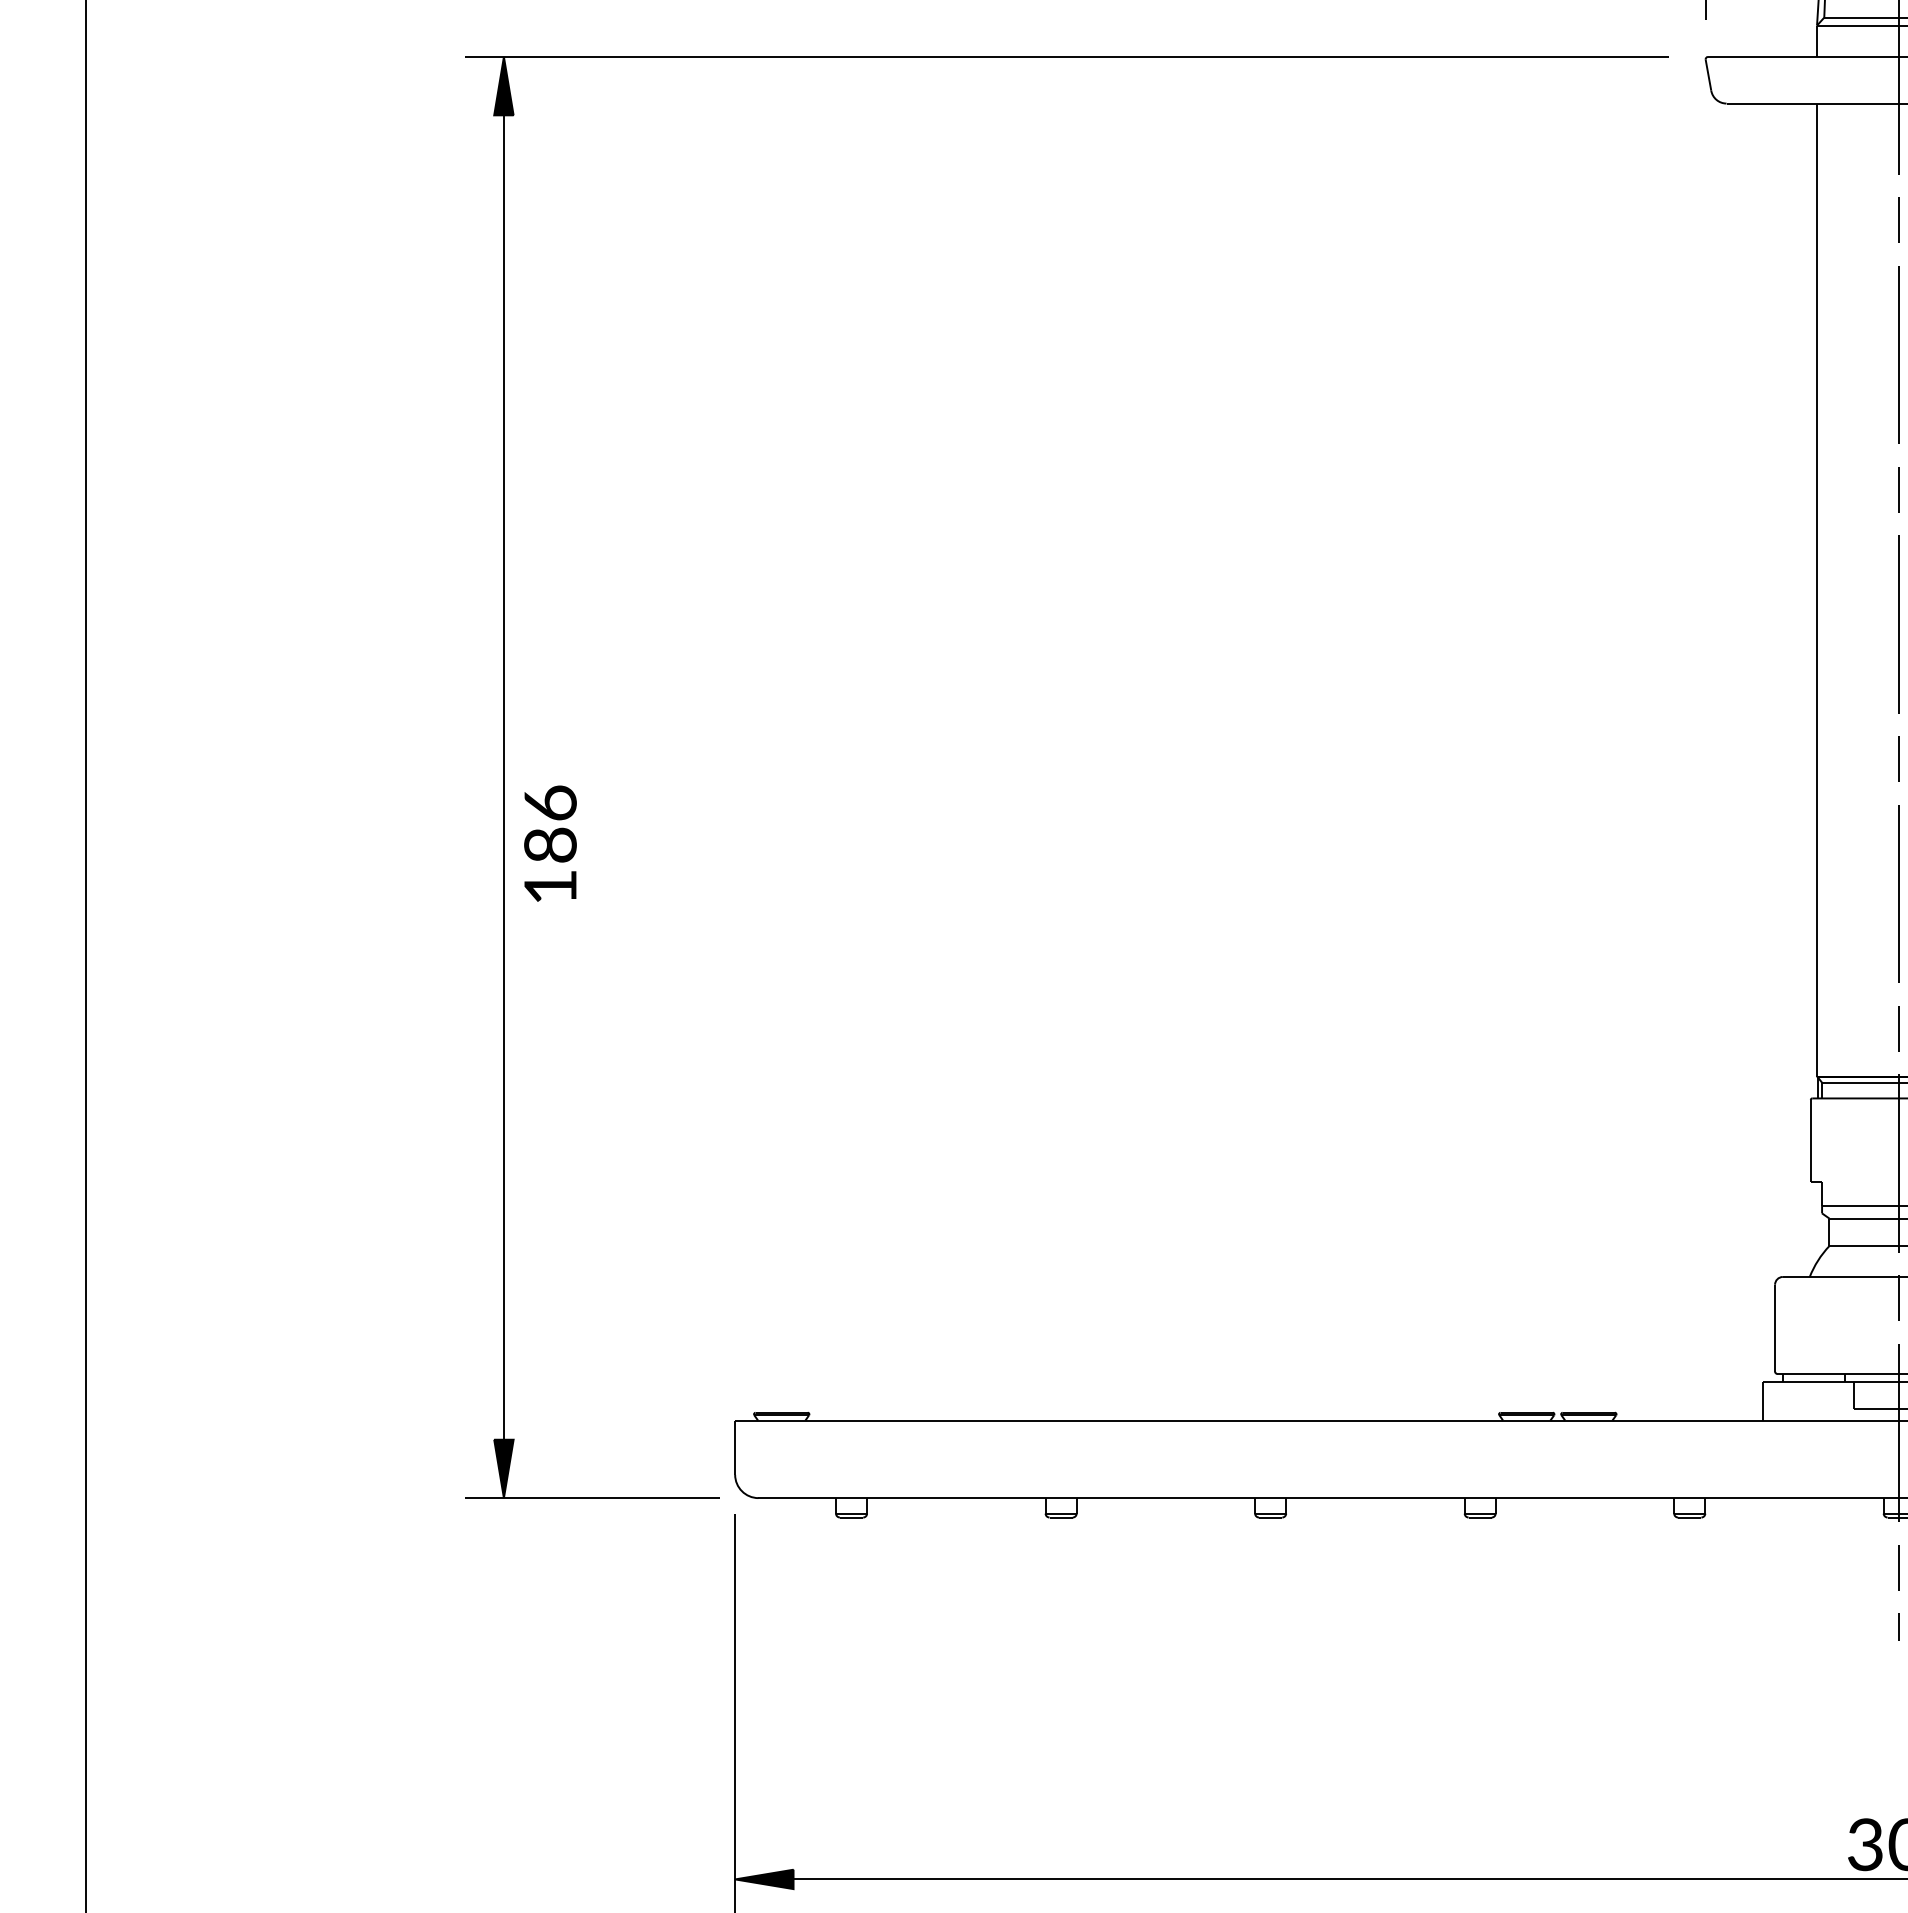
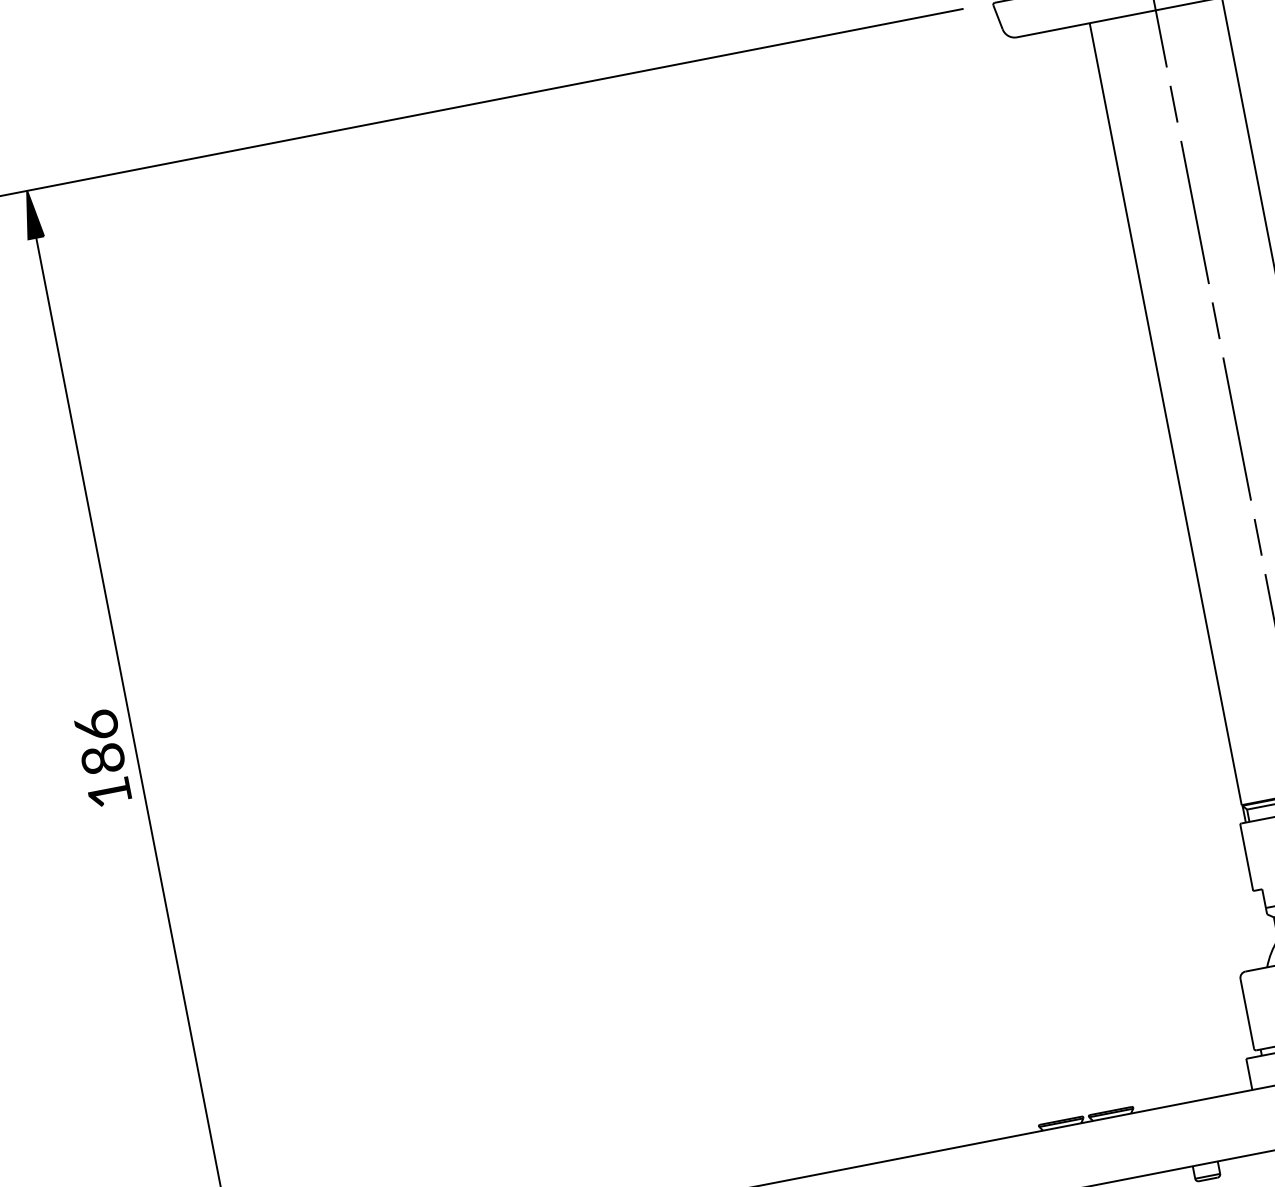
text: (550, 843) -> (102, 757), moved

